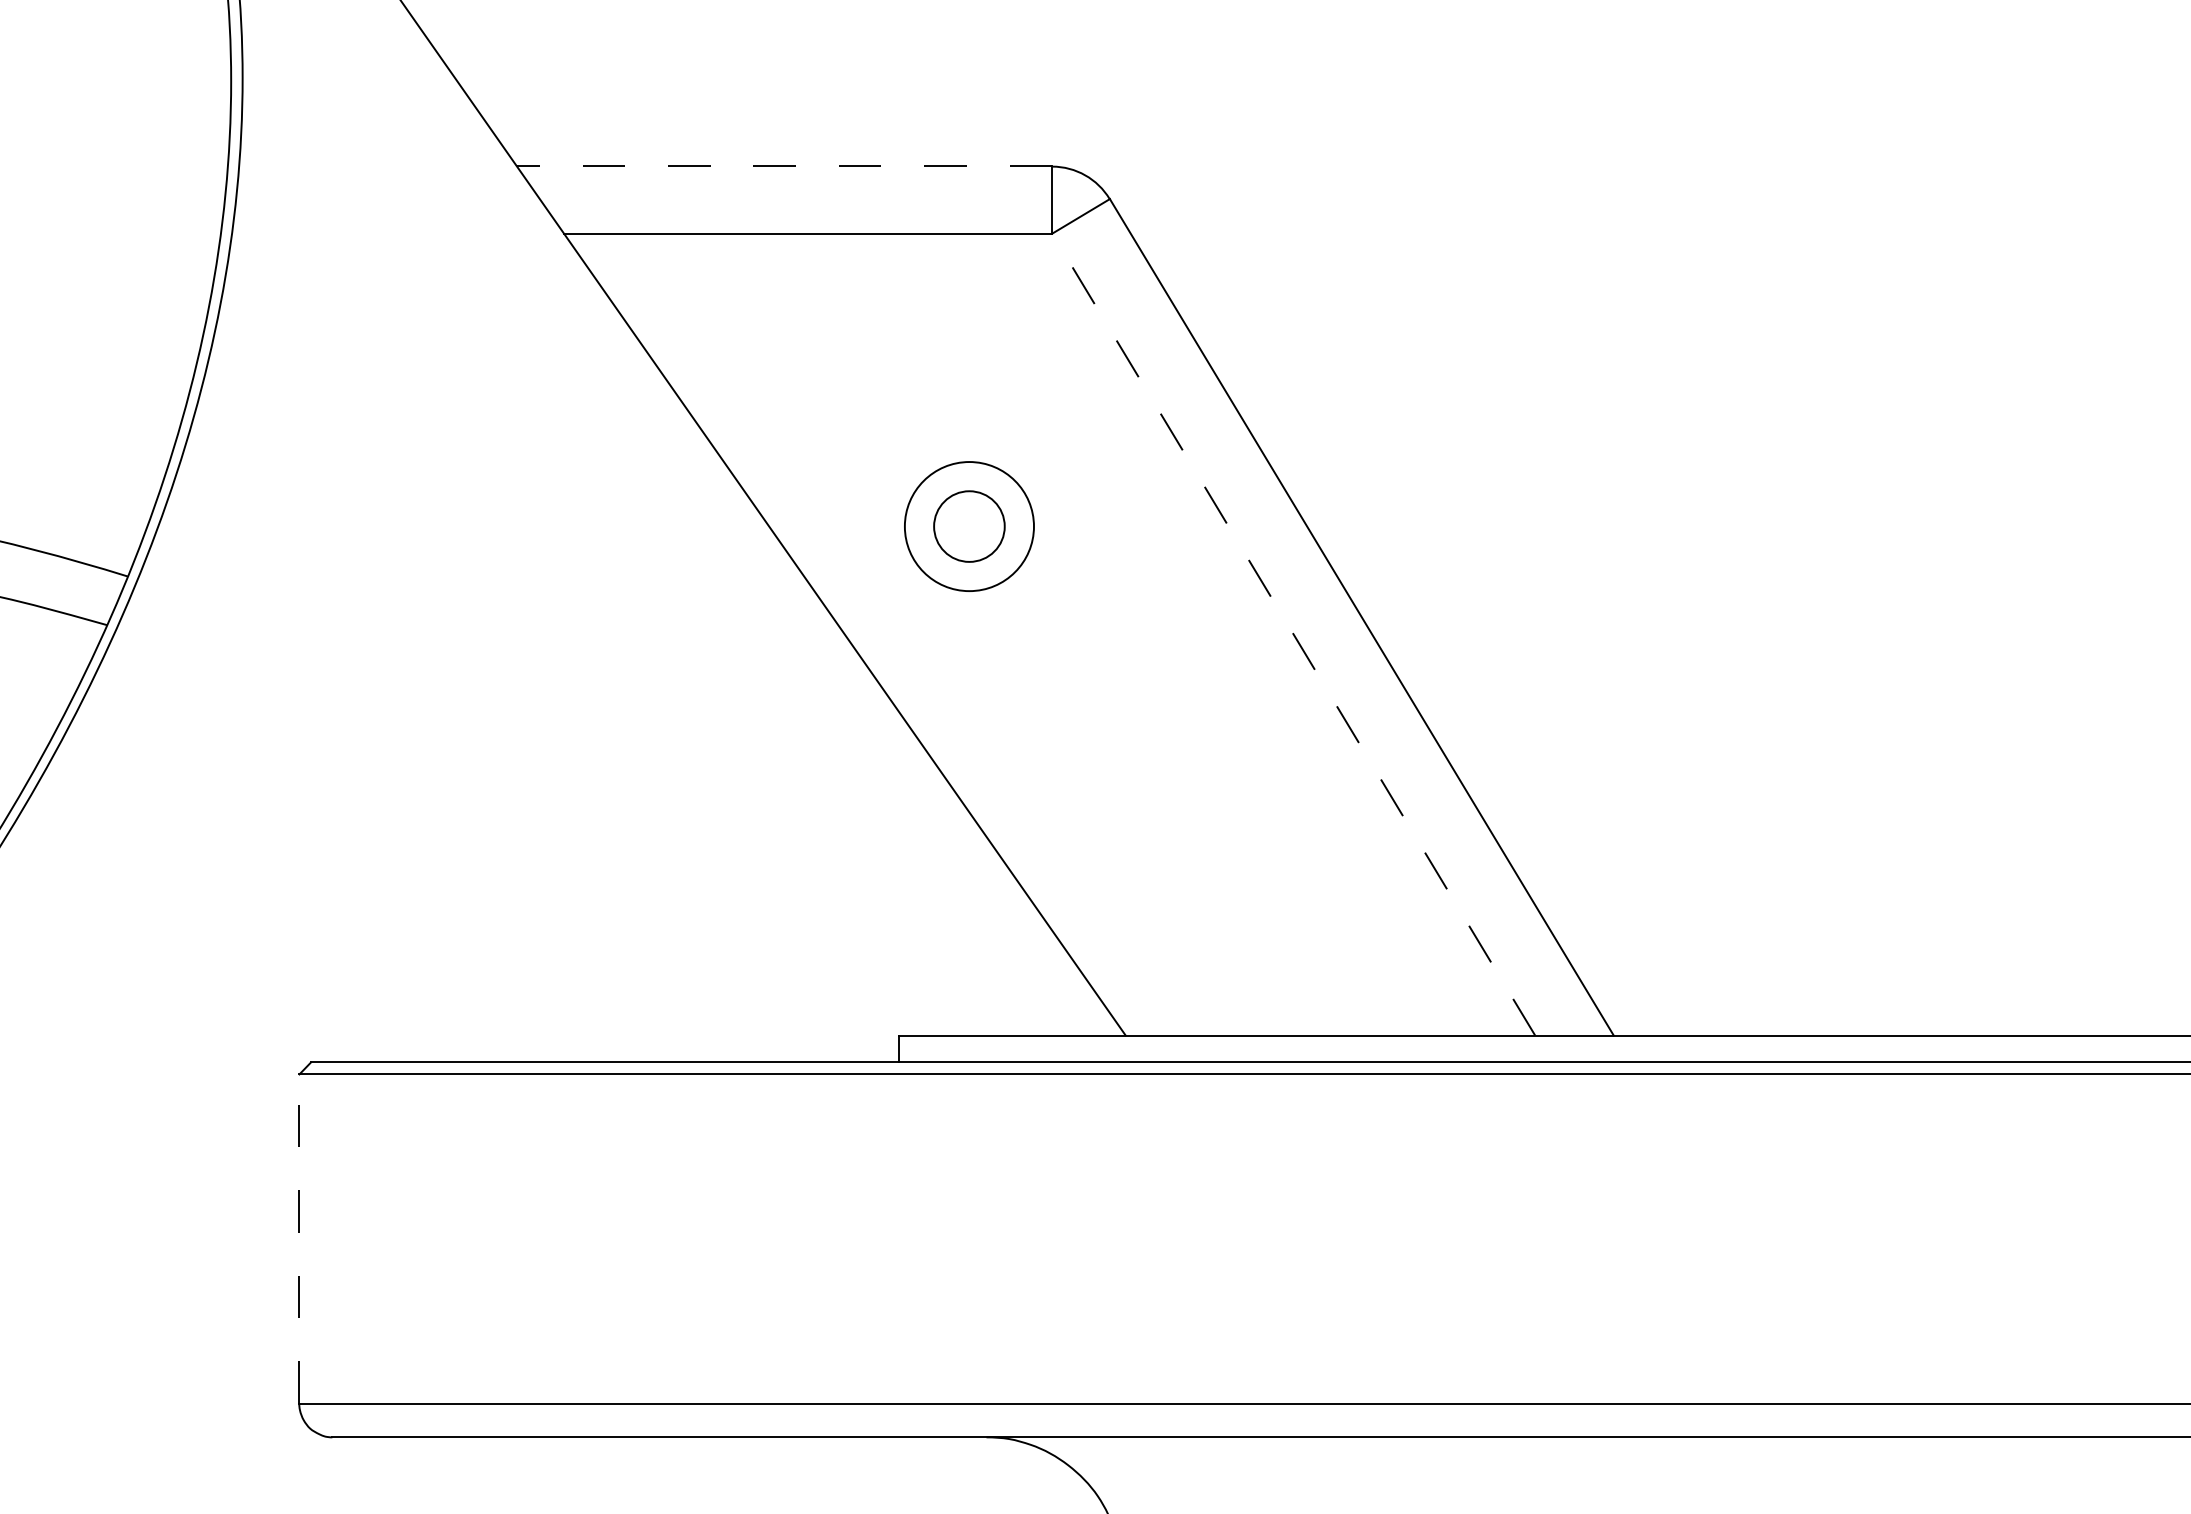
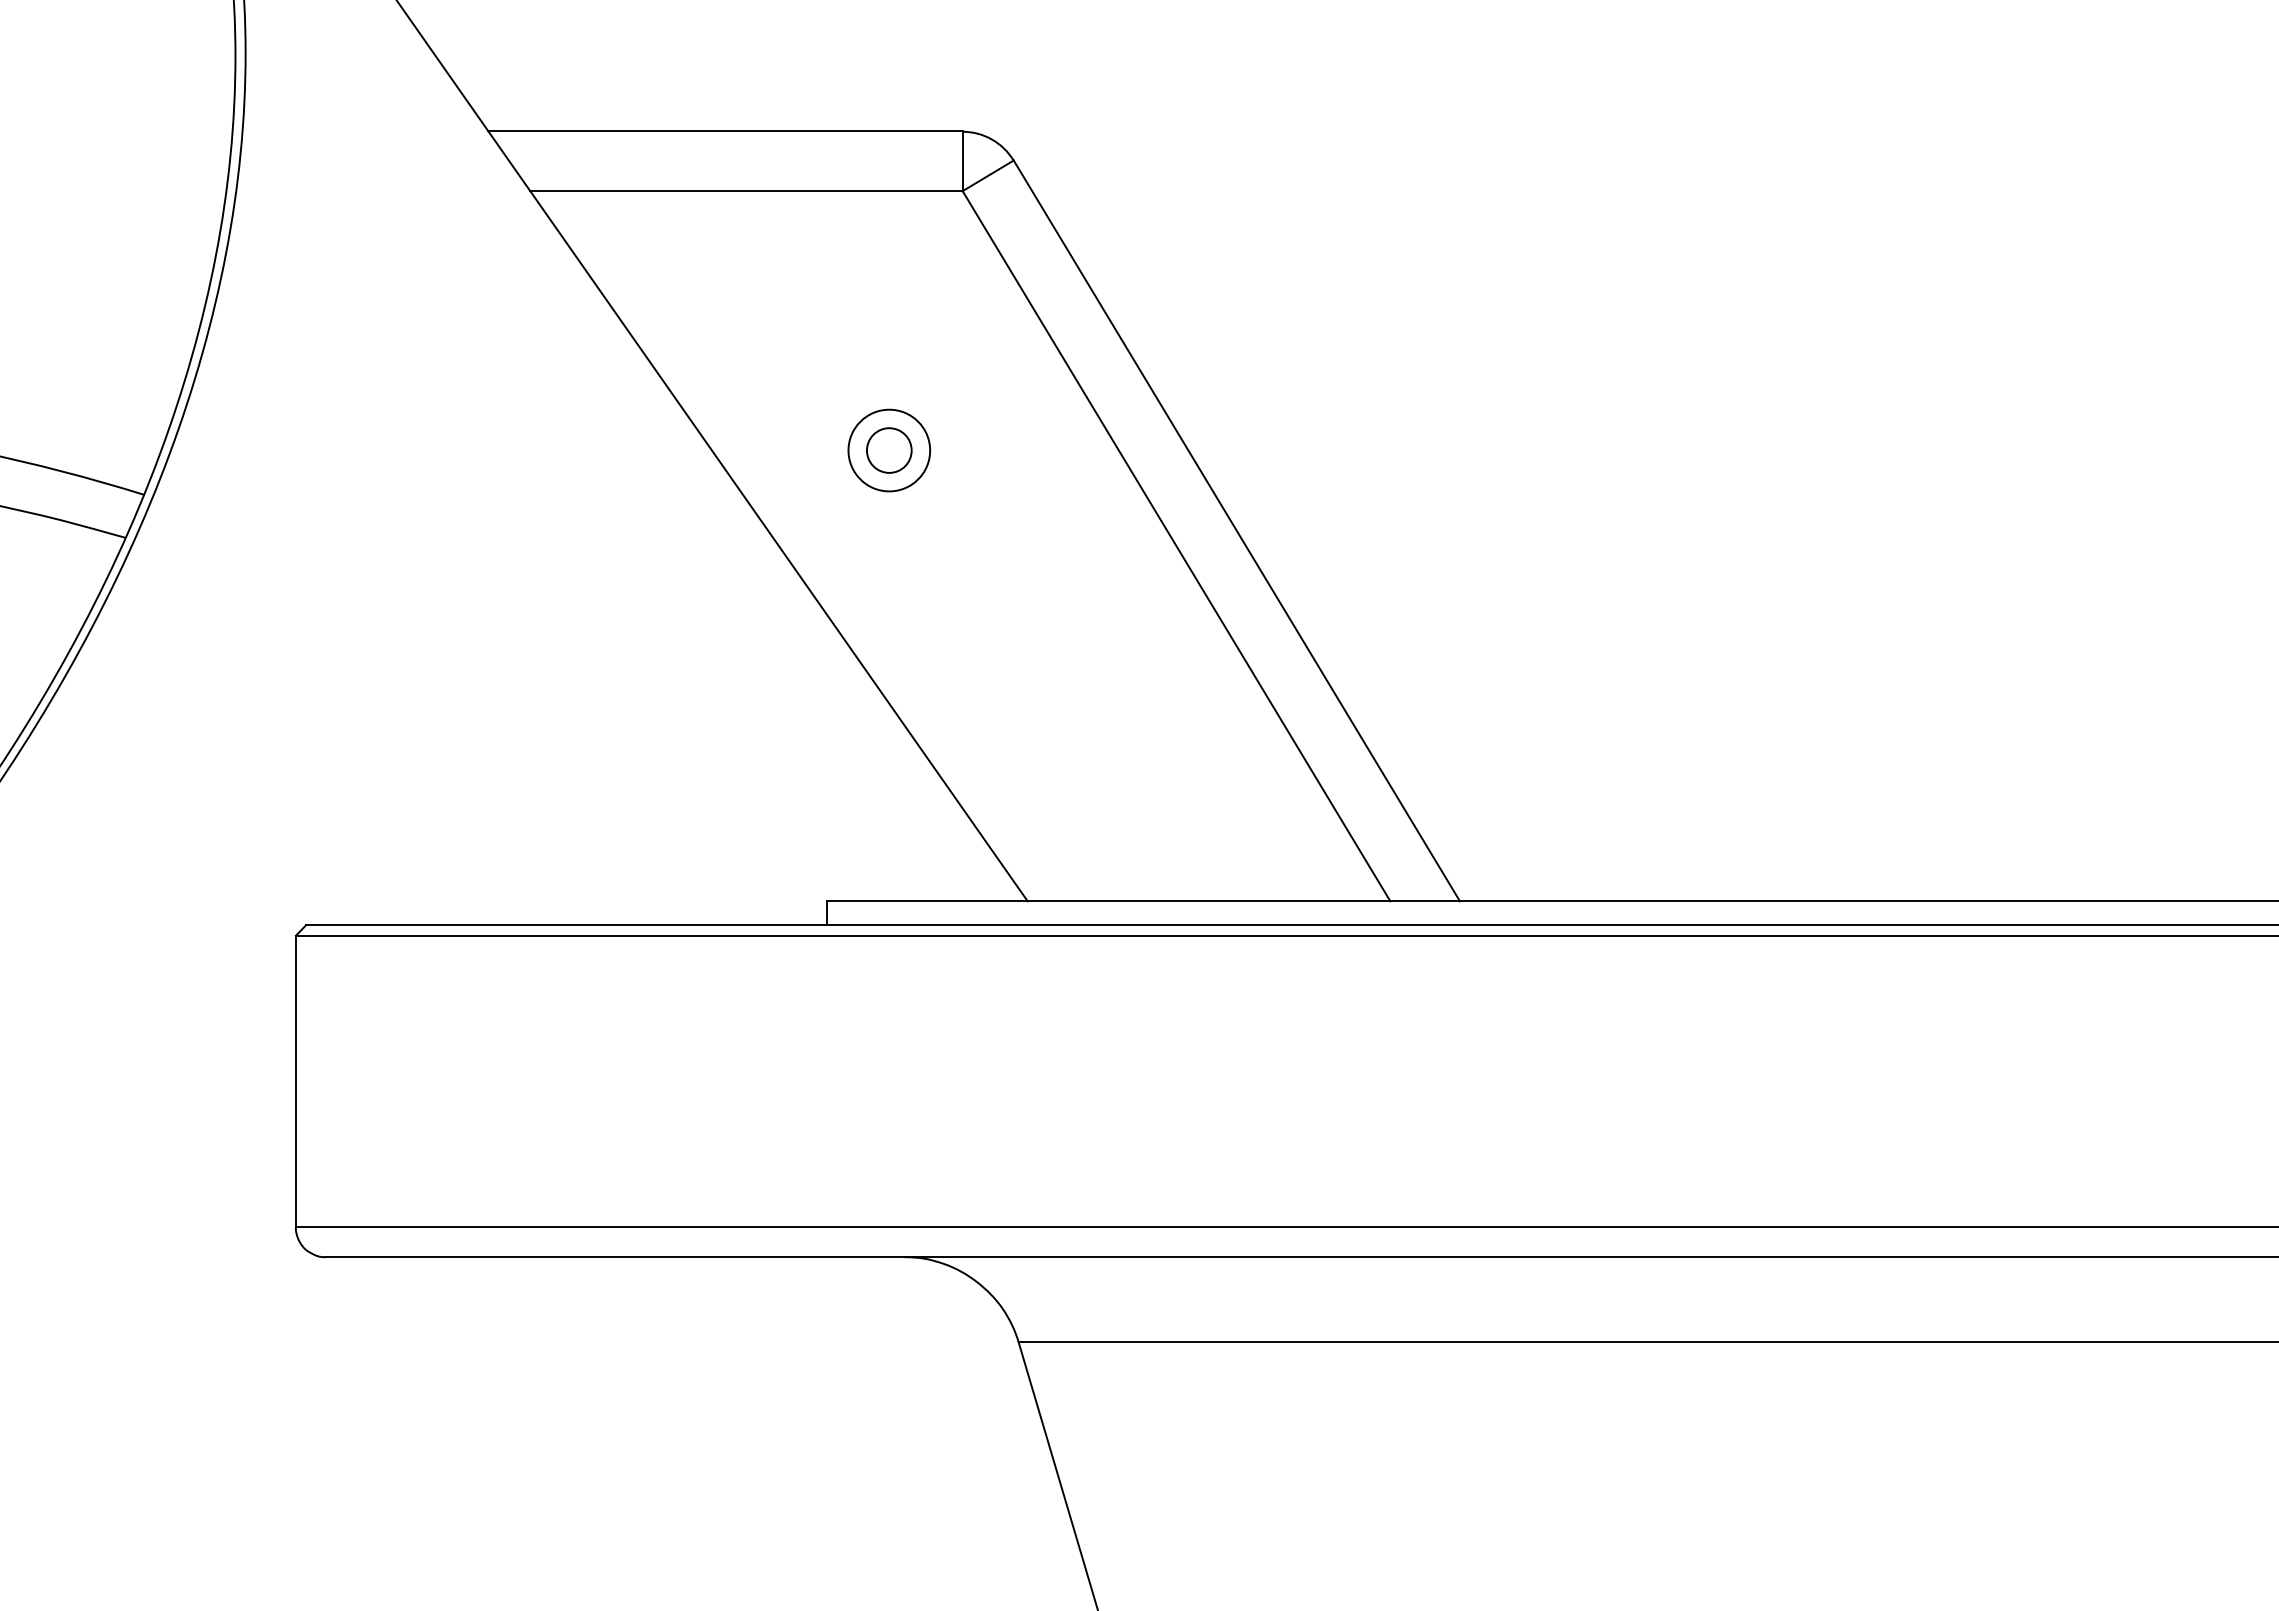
line: (784, 166) -> (725, 131), dashed -> solid
circle: (968, 526) -> (888, 450), size x0.71
circle: (969, 526) -> (889, 450), size x0.71
line: (1293, 634) -> (1176, 546), dashed -> solid
line: (298, 1238) -> (295, 1081), dashed -> solid

